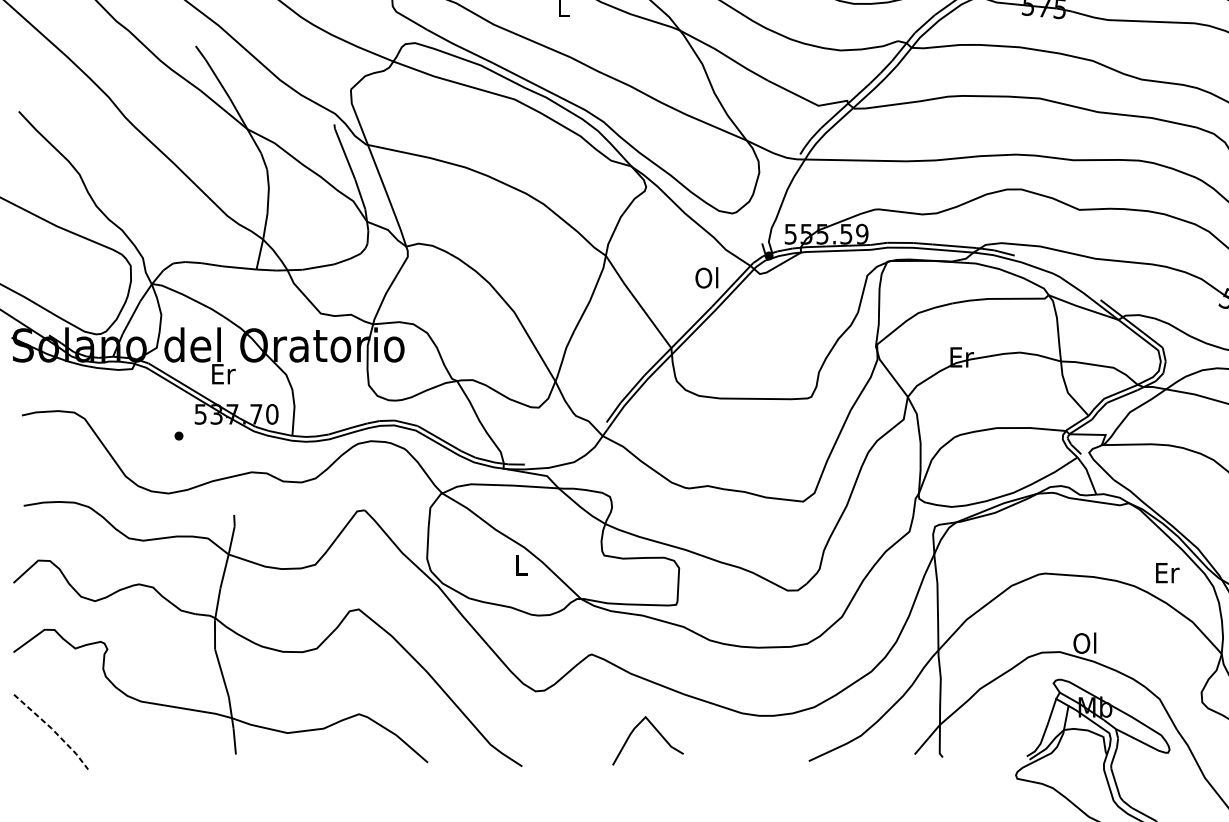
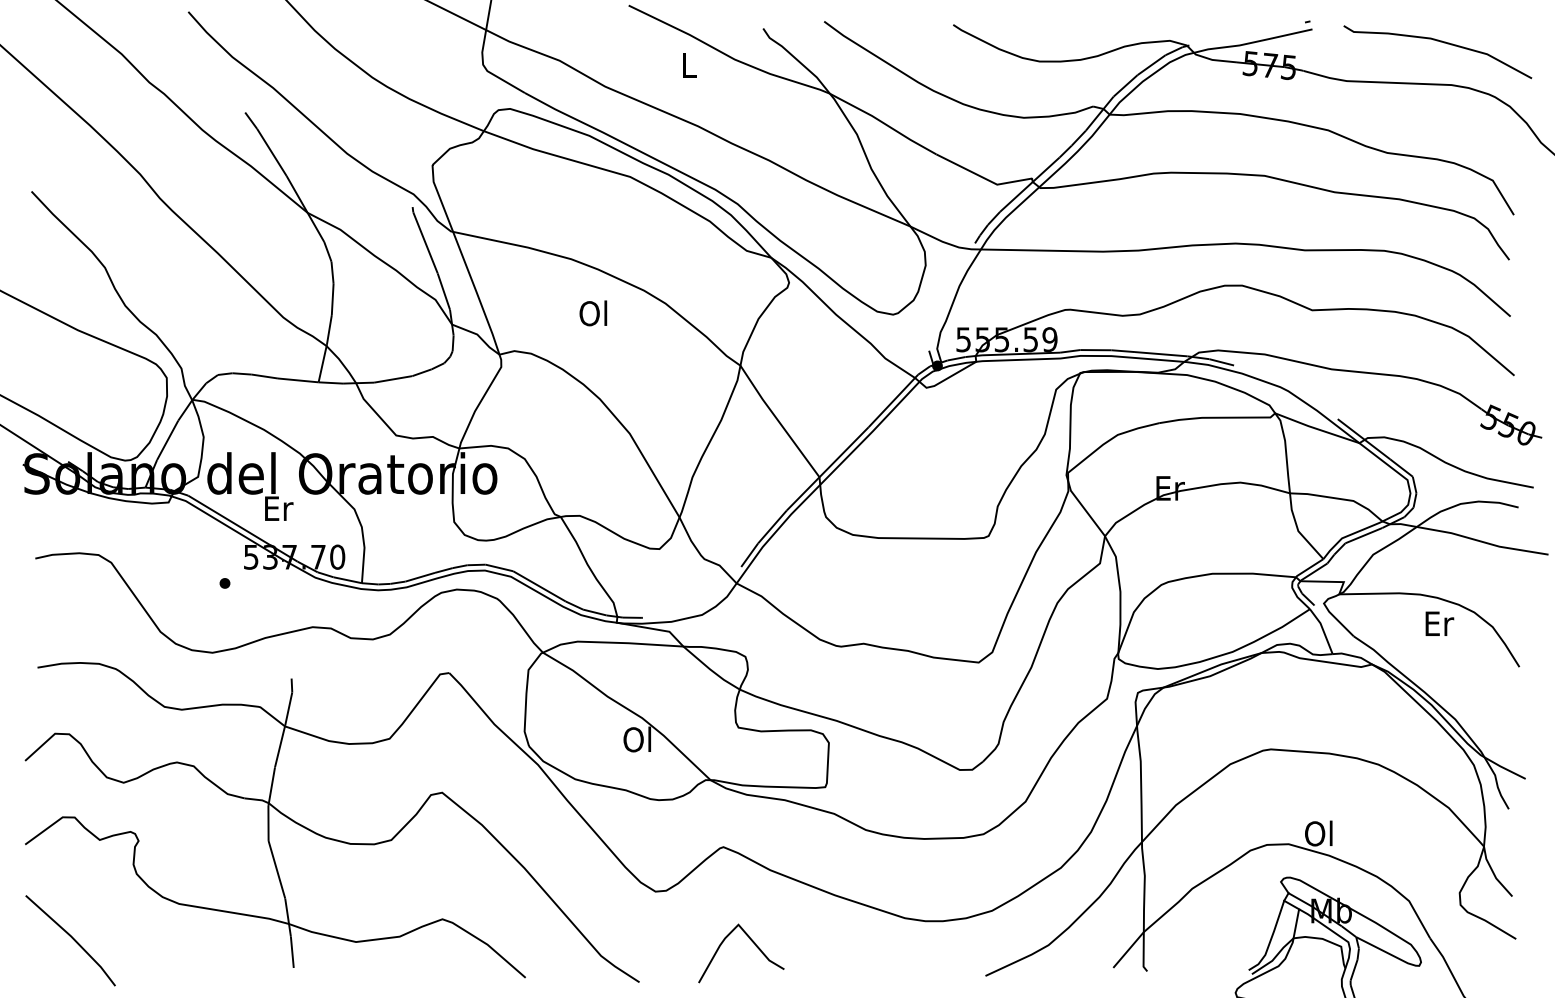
text: (706, 277) -> (593, 313), moved
text: (520, 565) -> (637, 739), L -> Ol
text: (1167, 572) -> (1439, 623), moved
line: (53, 730) -> (73, 938), dashed -> solid
curve: (657, 731) -> (752, 942), moved

